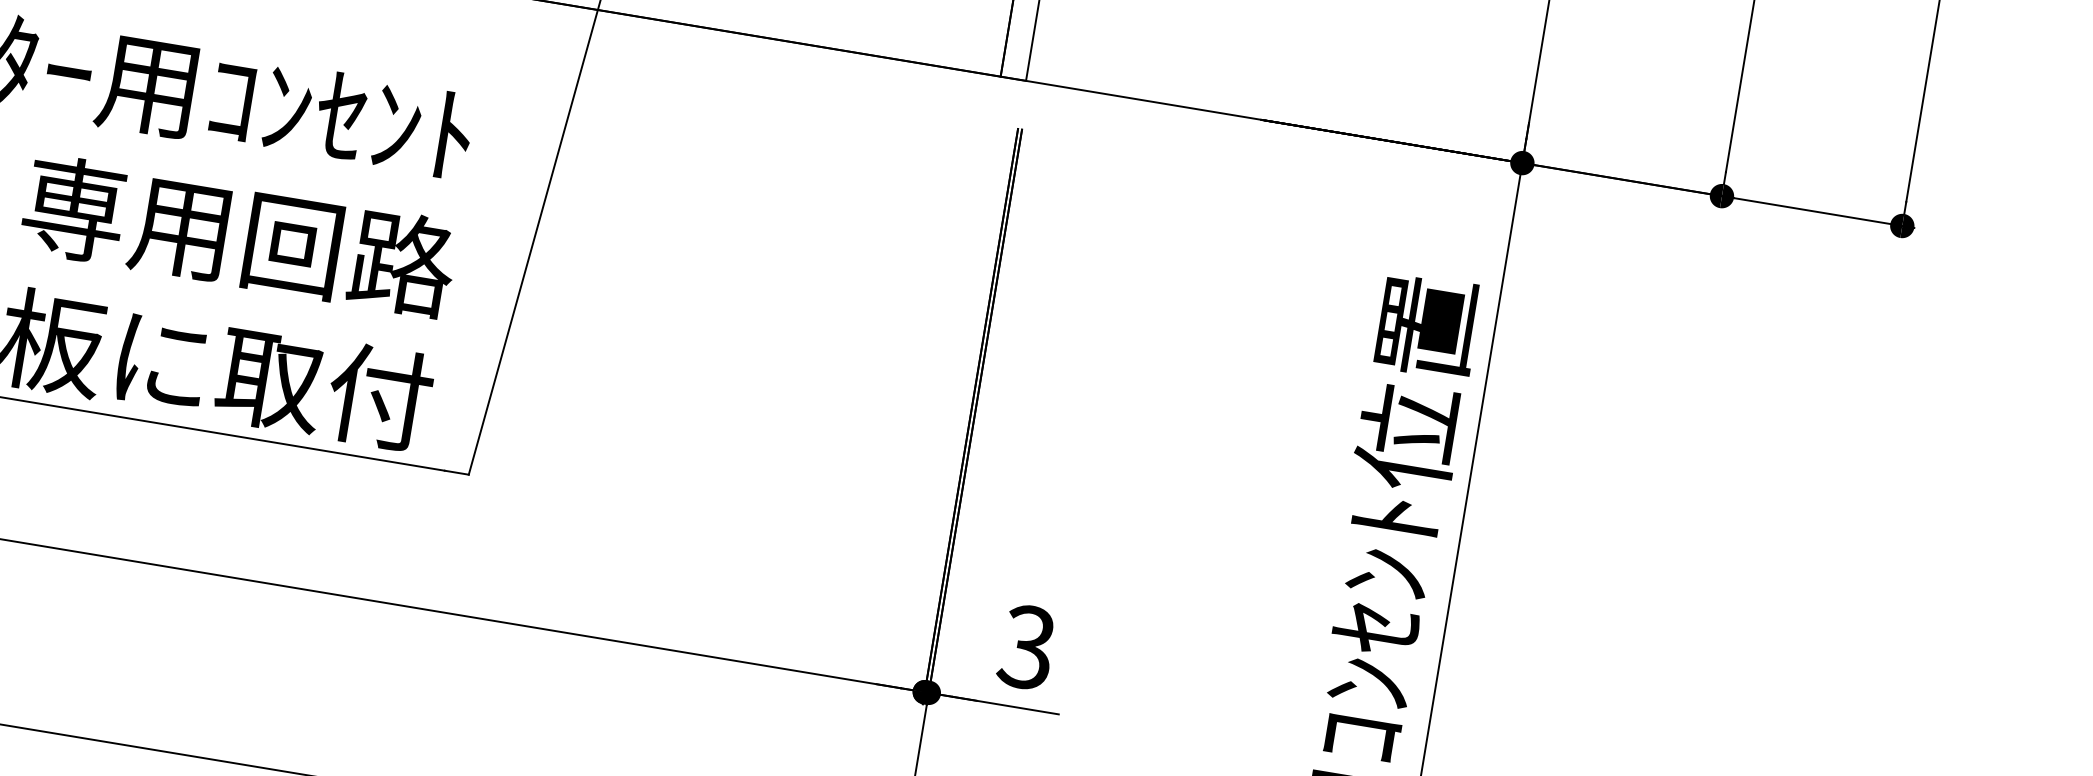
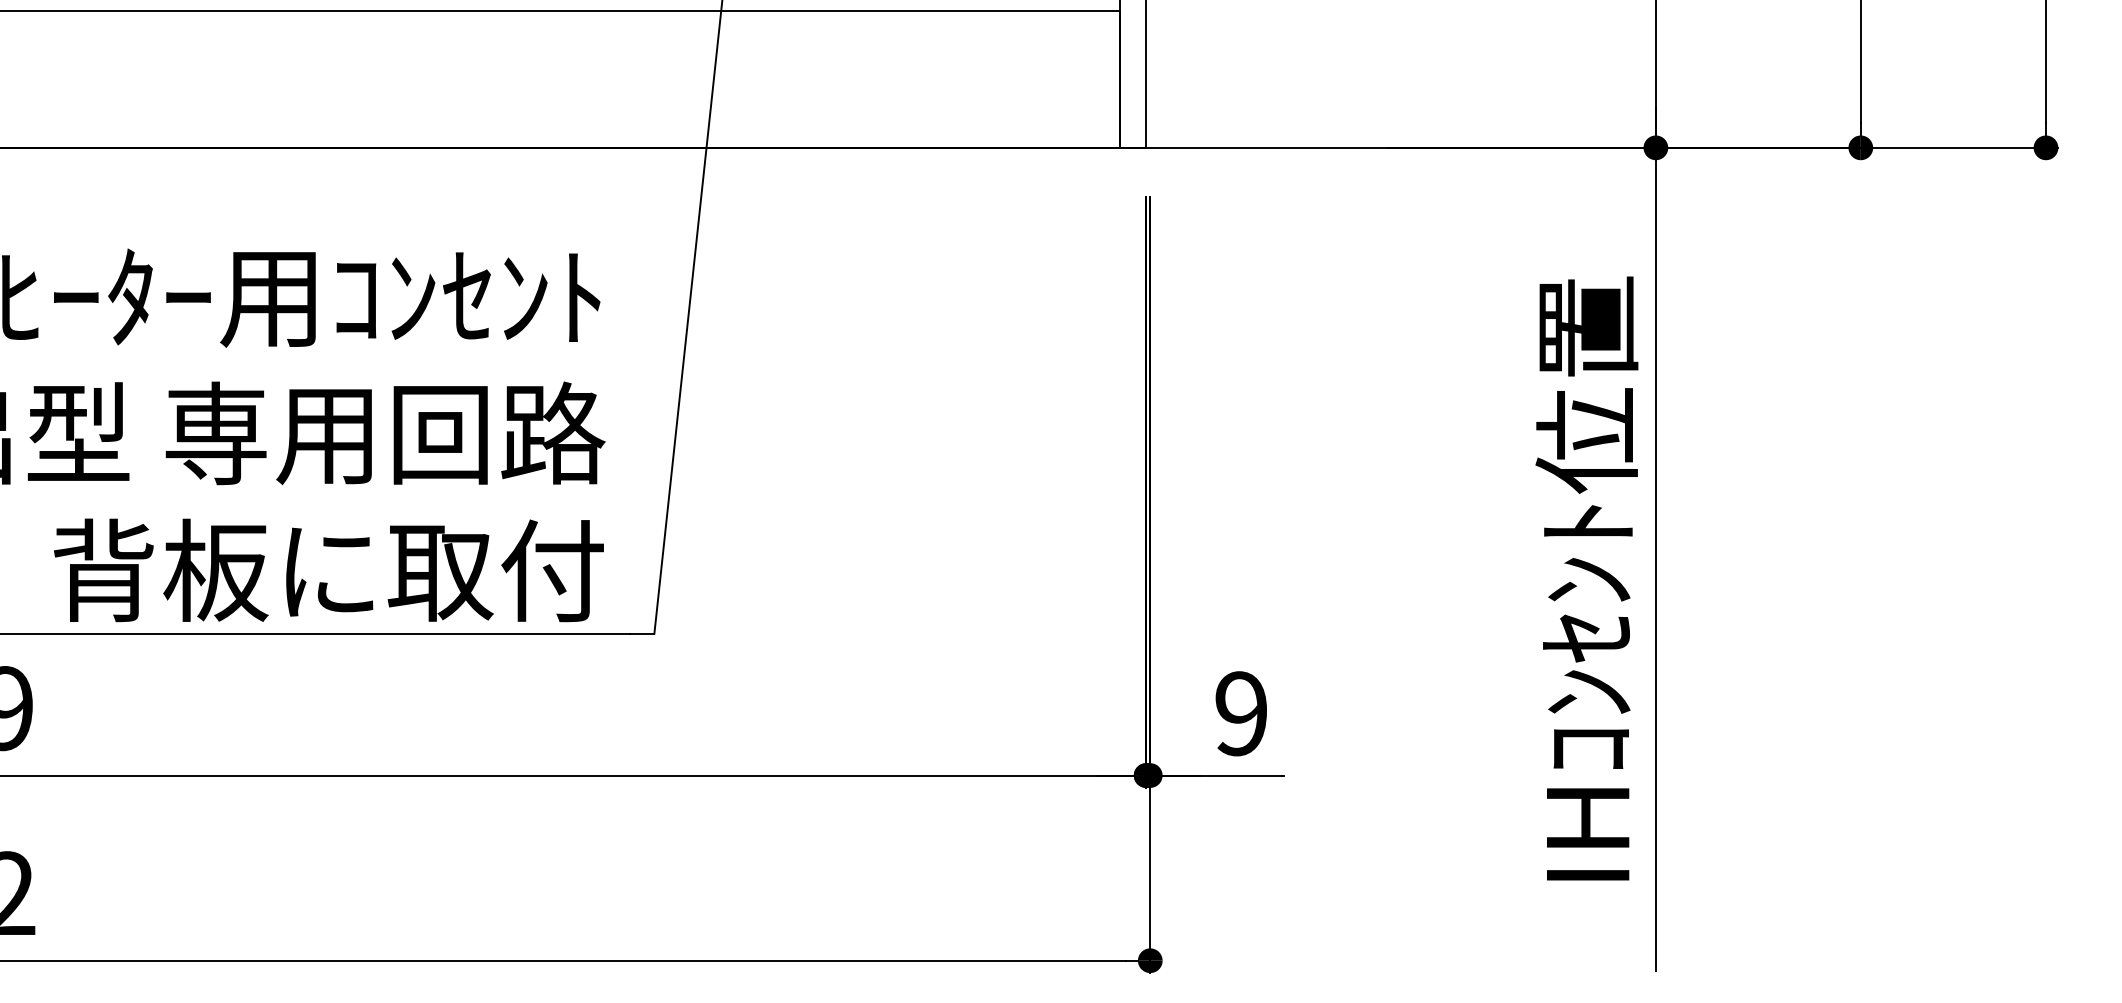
text: (1026, 646) -> (1240, 713), 3 -> 9

